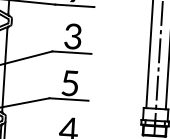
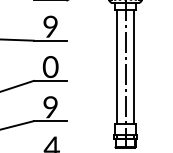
text: (73, 35) -> (50, 66), 3 -> 0
text: (70, 83) -> (50, 107), 5 -> 9

